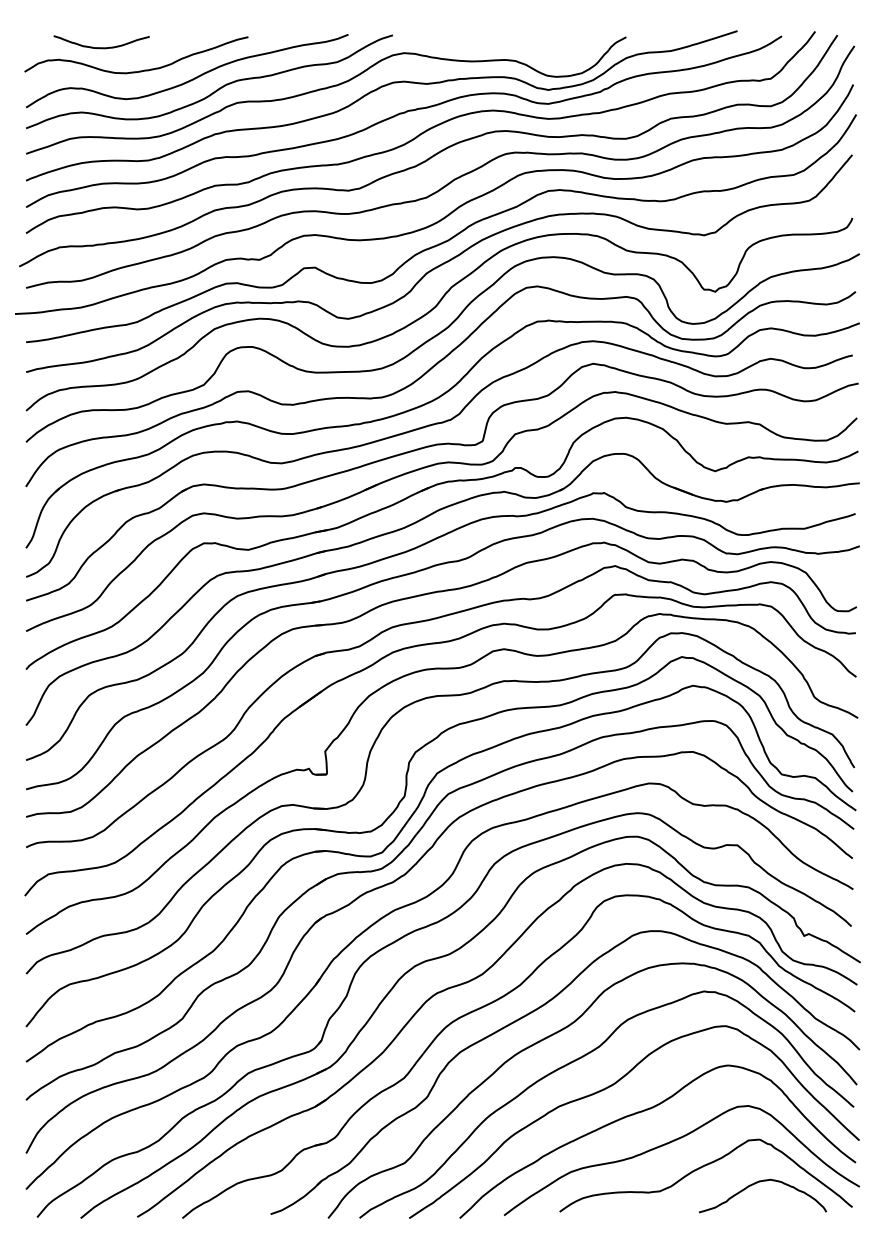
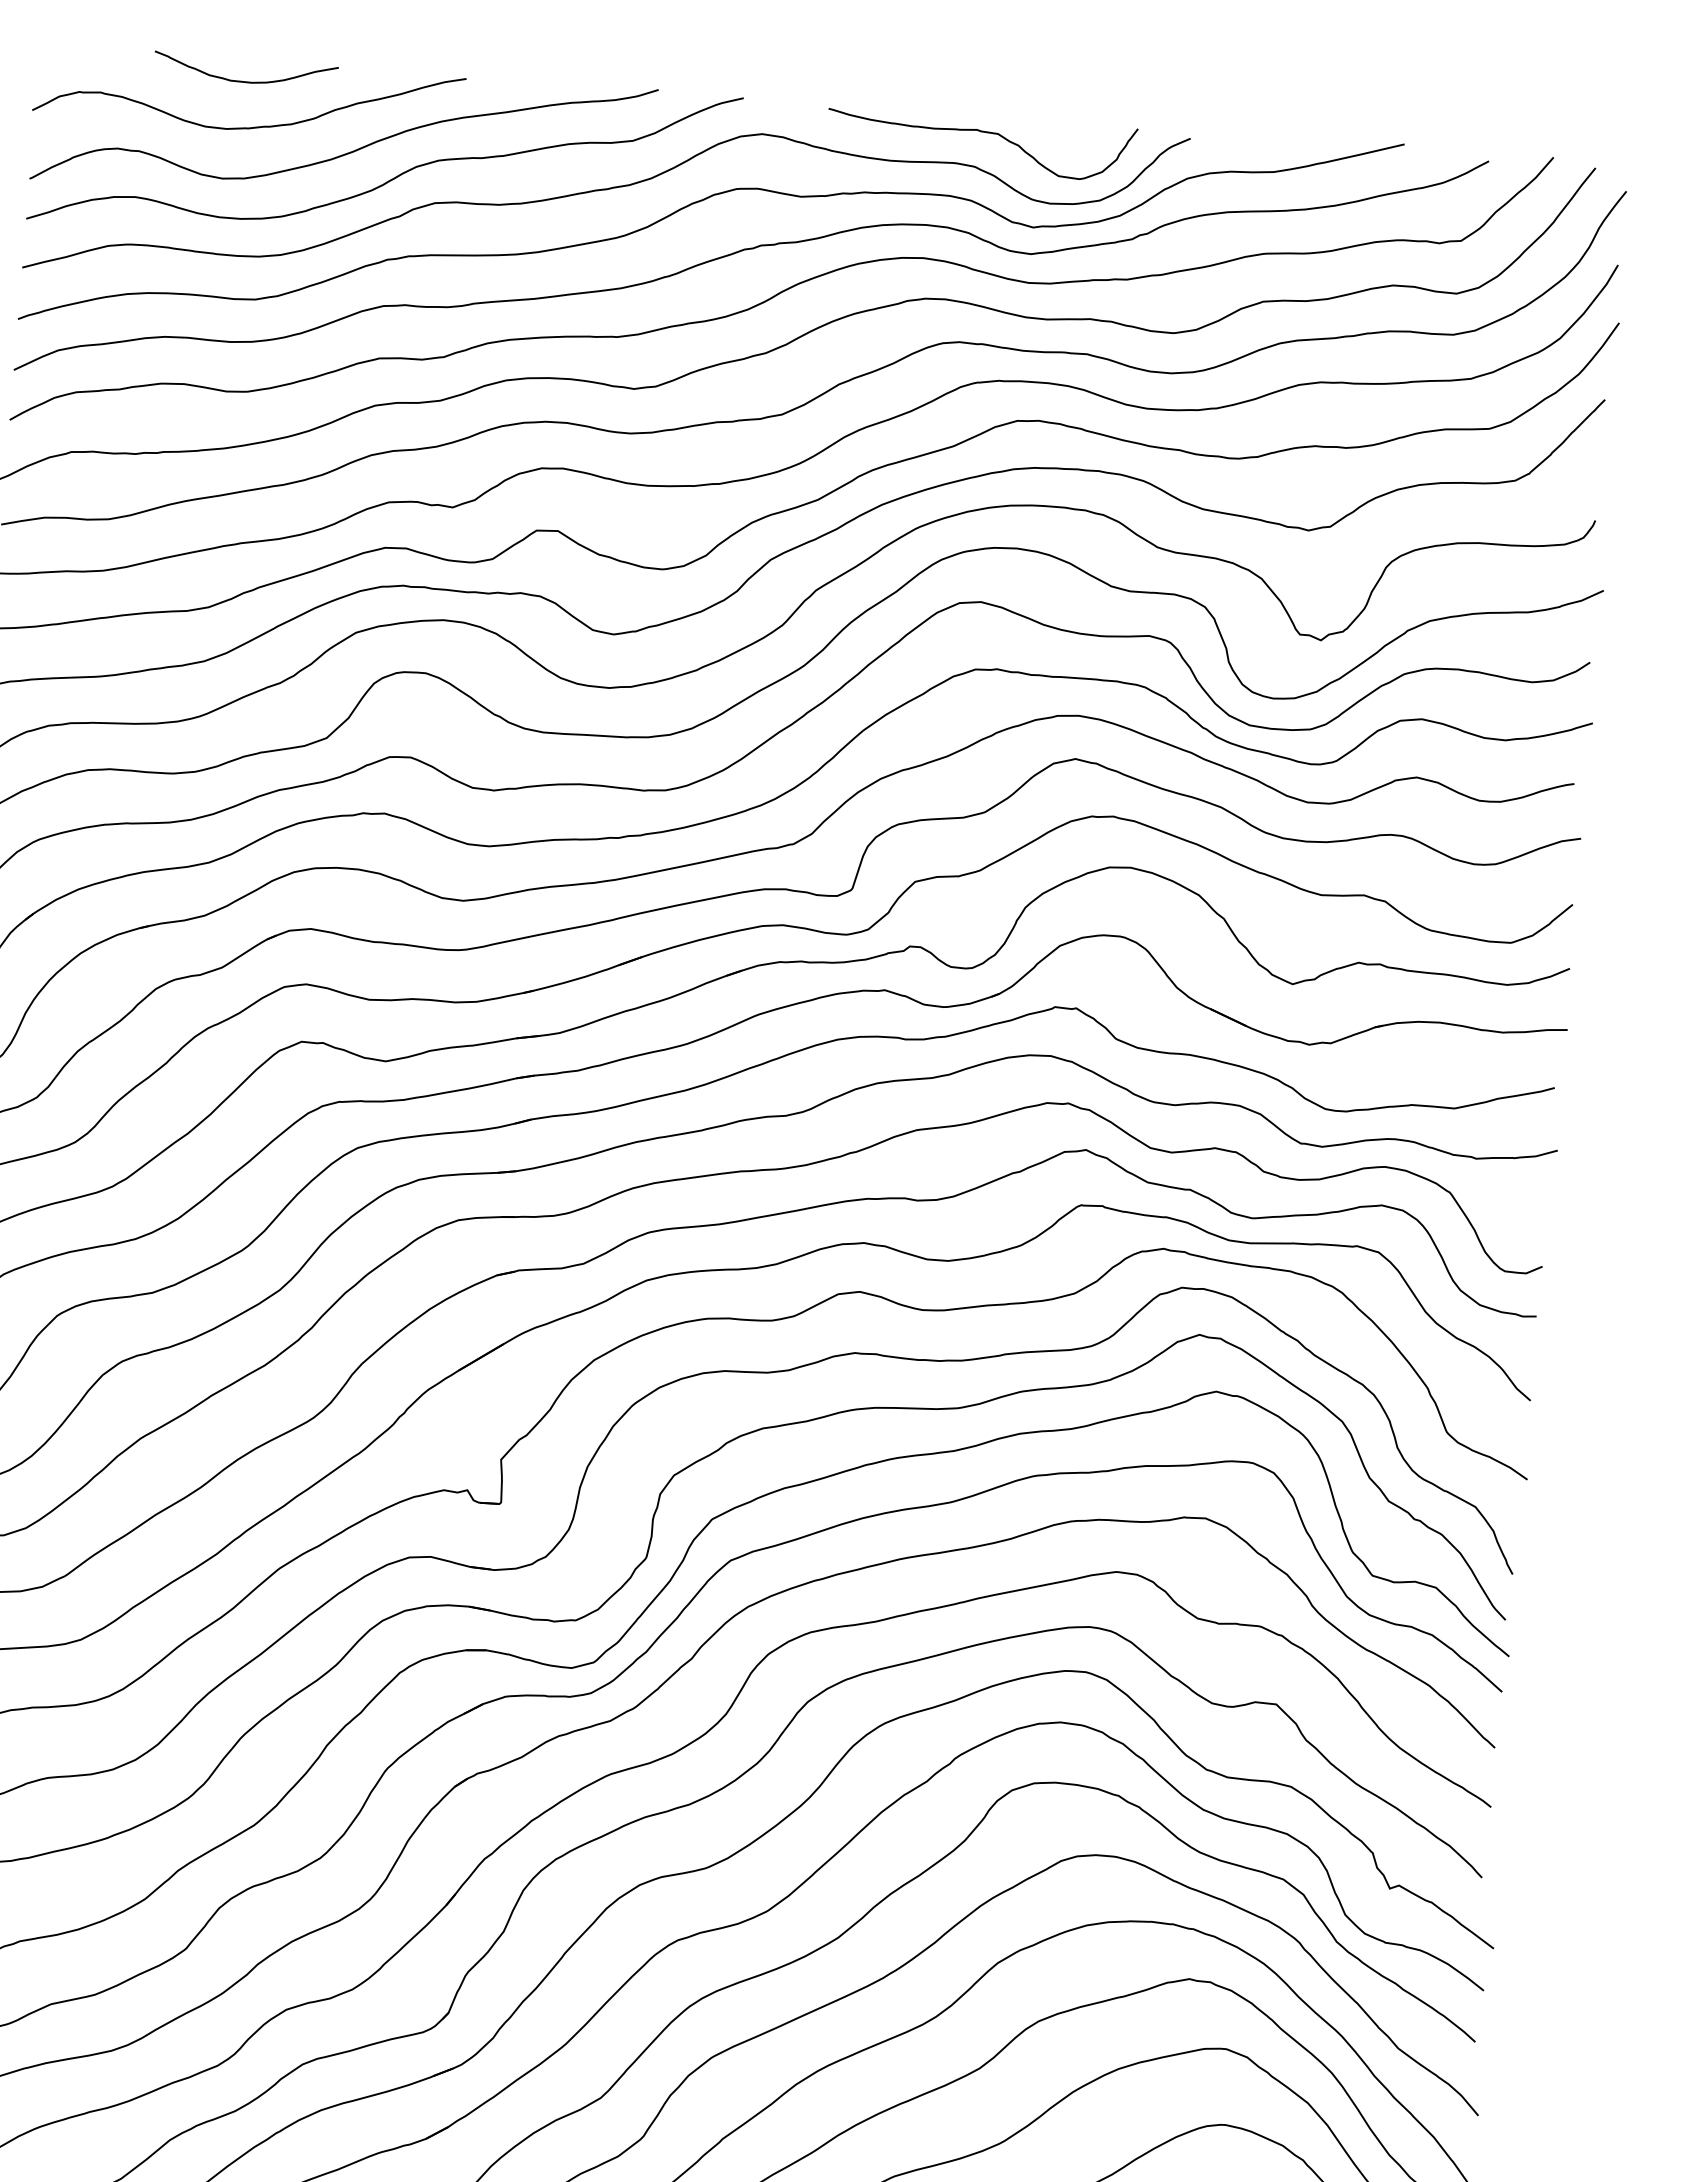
curve: (518, 43) -> (983, 133), added
curve: (101, 47) -> (244, 80), moved

